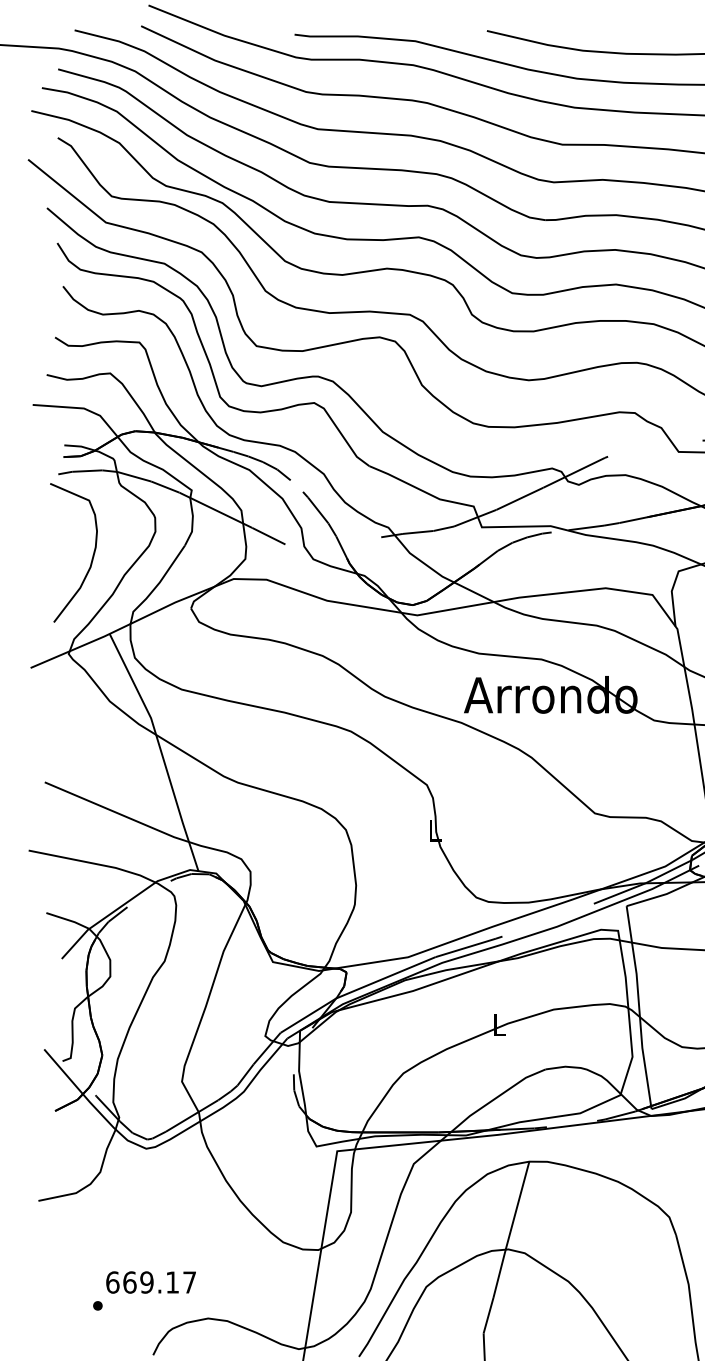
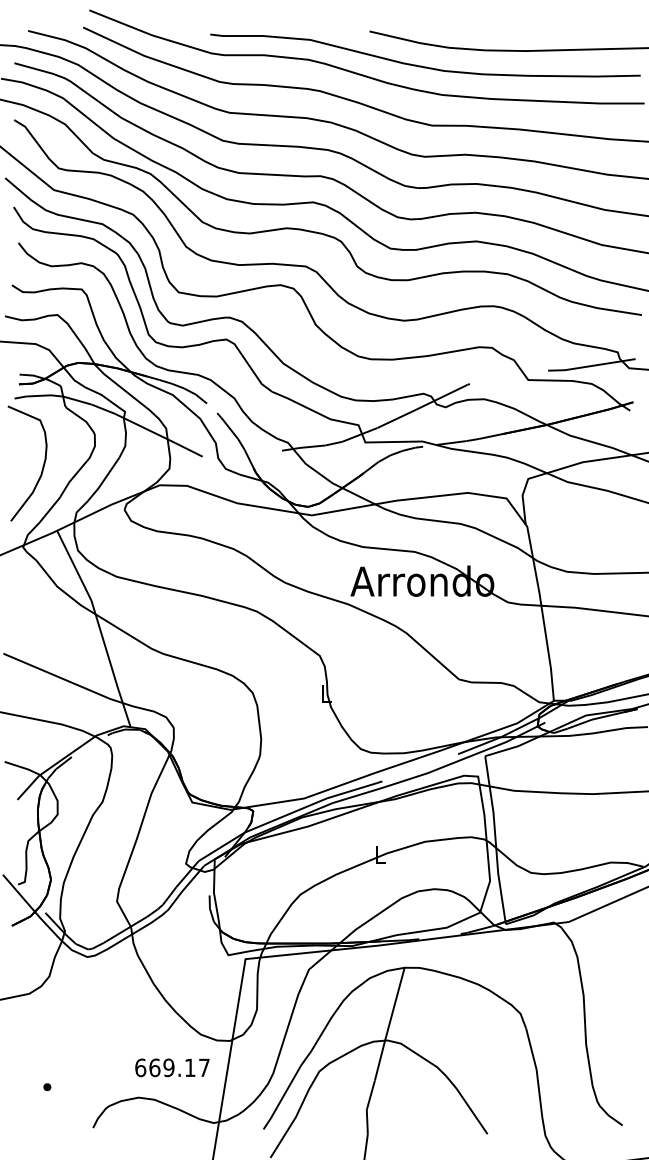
text: (151, 1282) -> (172, 1067), moved

